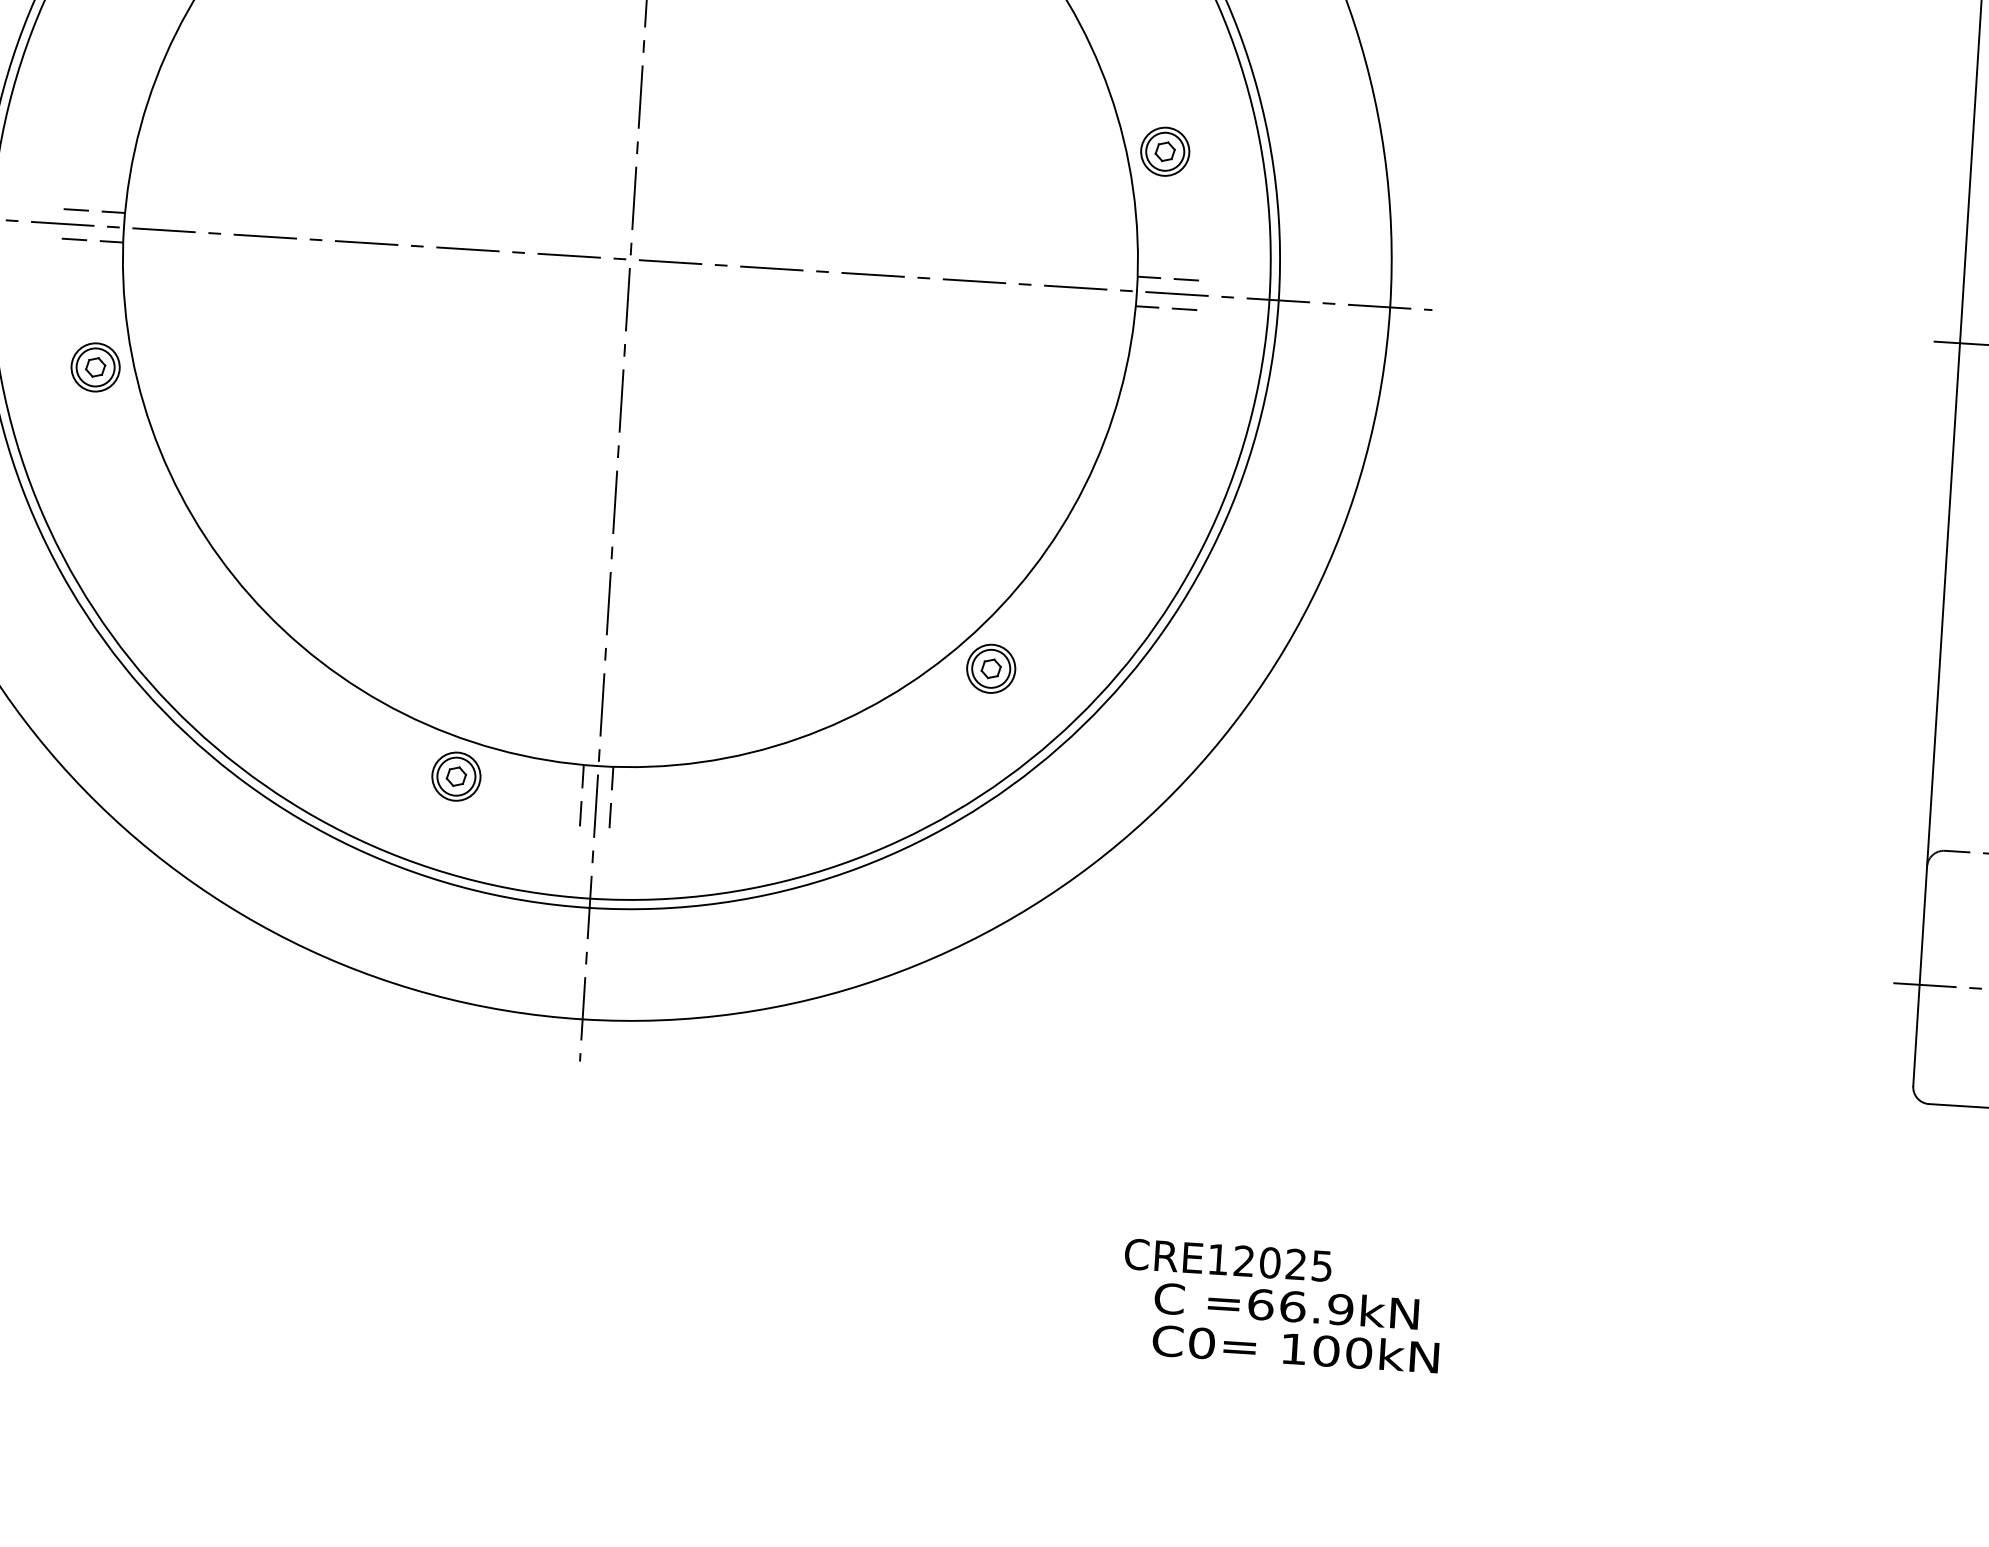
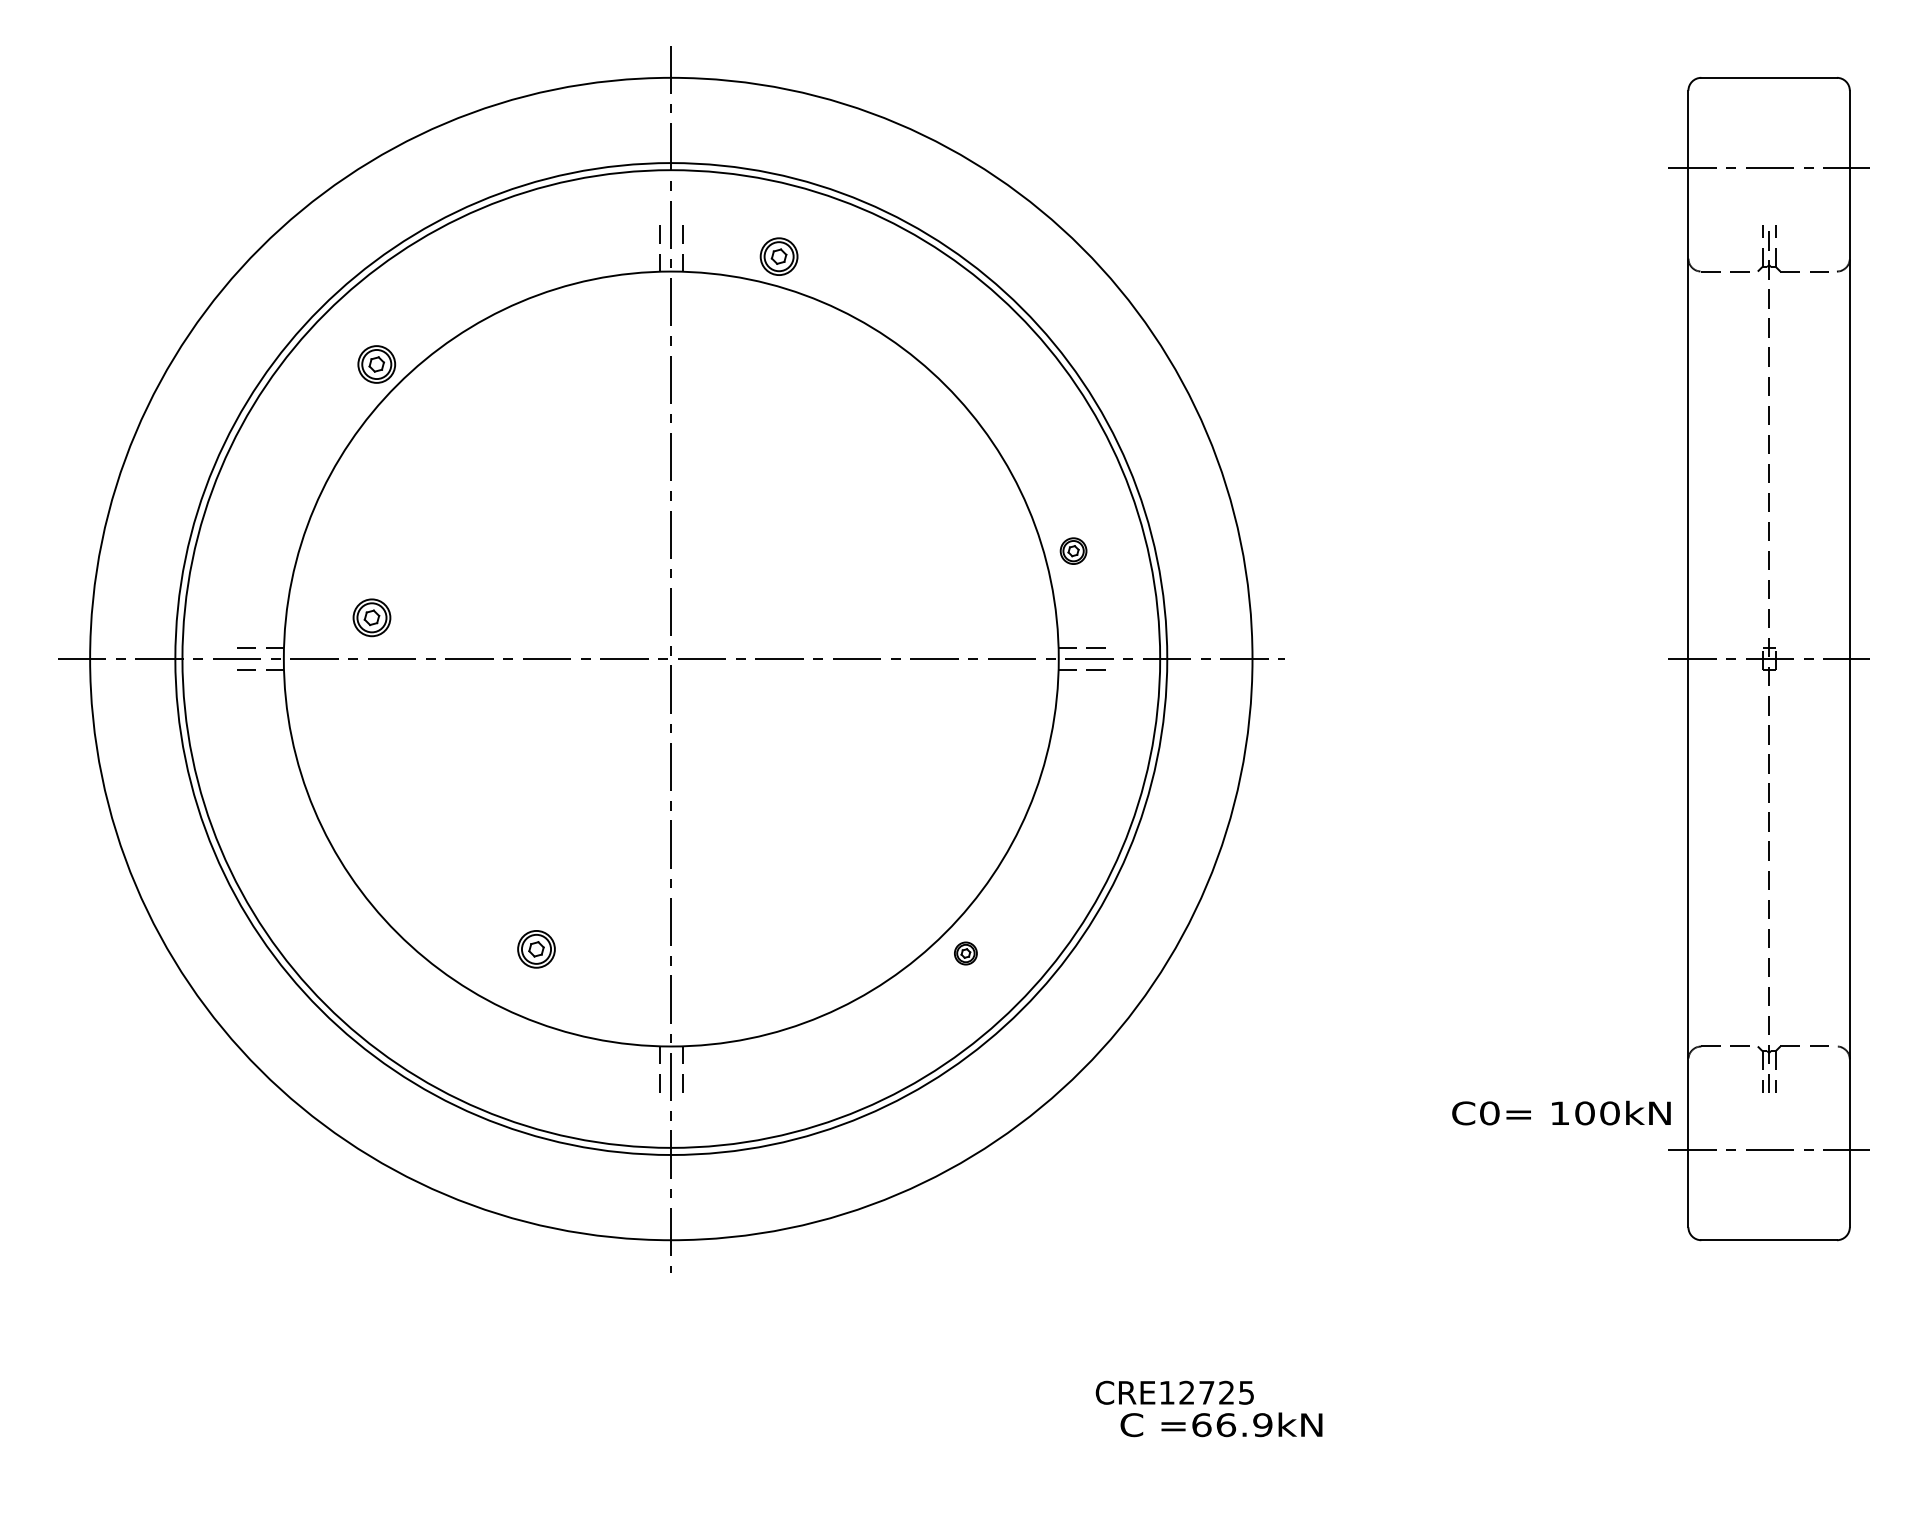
part: (1165, 150) -> (1073, 550), size x0.7
part: (95, 366) -> (371, 617), moved
part: (990, 668) -> (965, 953), size x0.6
part: (456, 776) -> (536, 949), moved
text: (1269, 1262) -> (1206, 1392), CRE12025 -> CRE12725
text: (1295, 1348) -> (1561, 1112), moved

